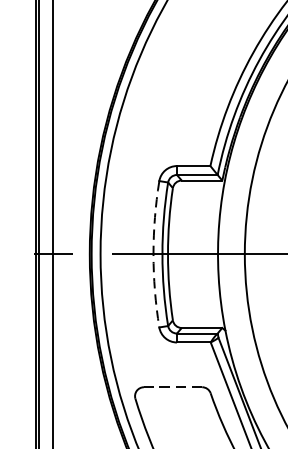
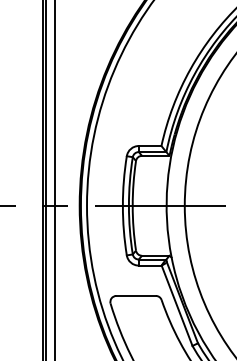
arc: (152, 253) -> (122, 205), dashed -> solid
line: (173, 386) -> (136, 295), dashed -> solid

